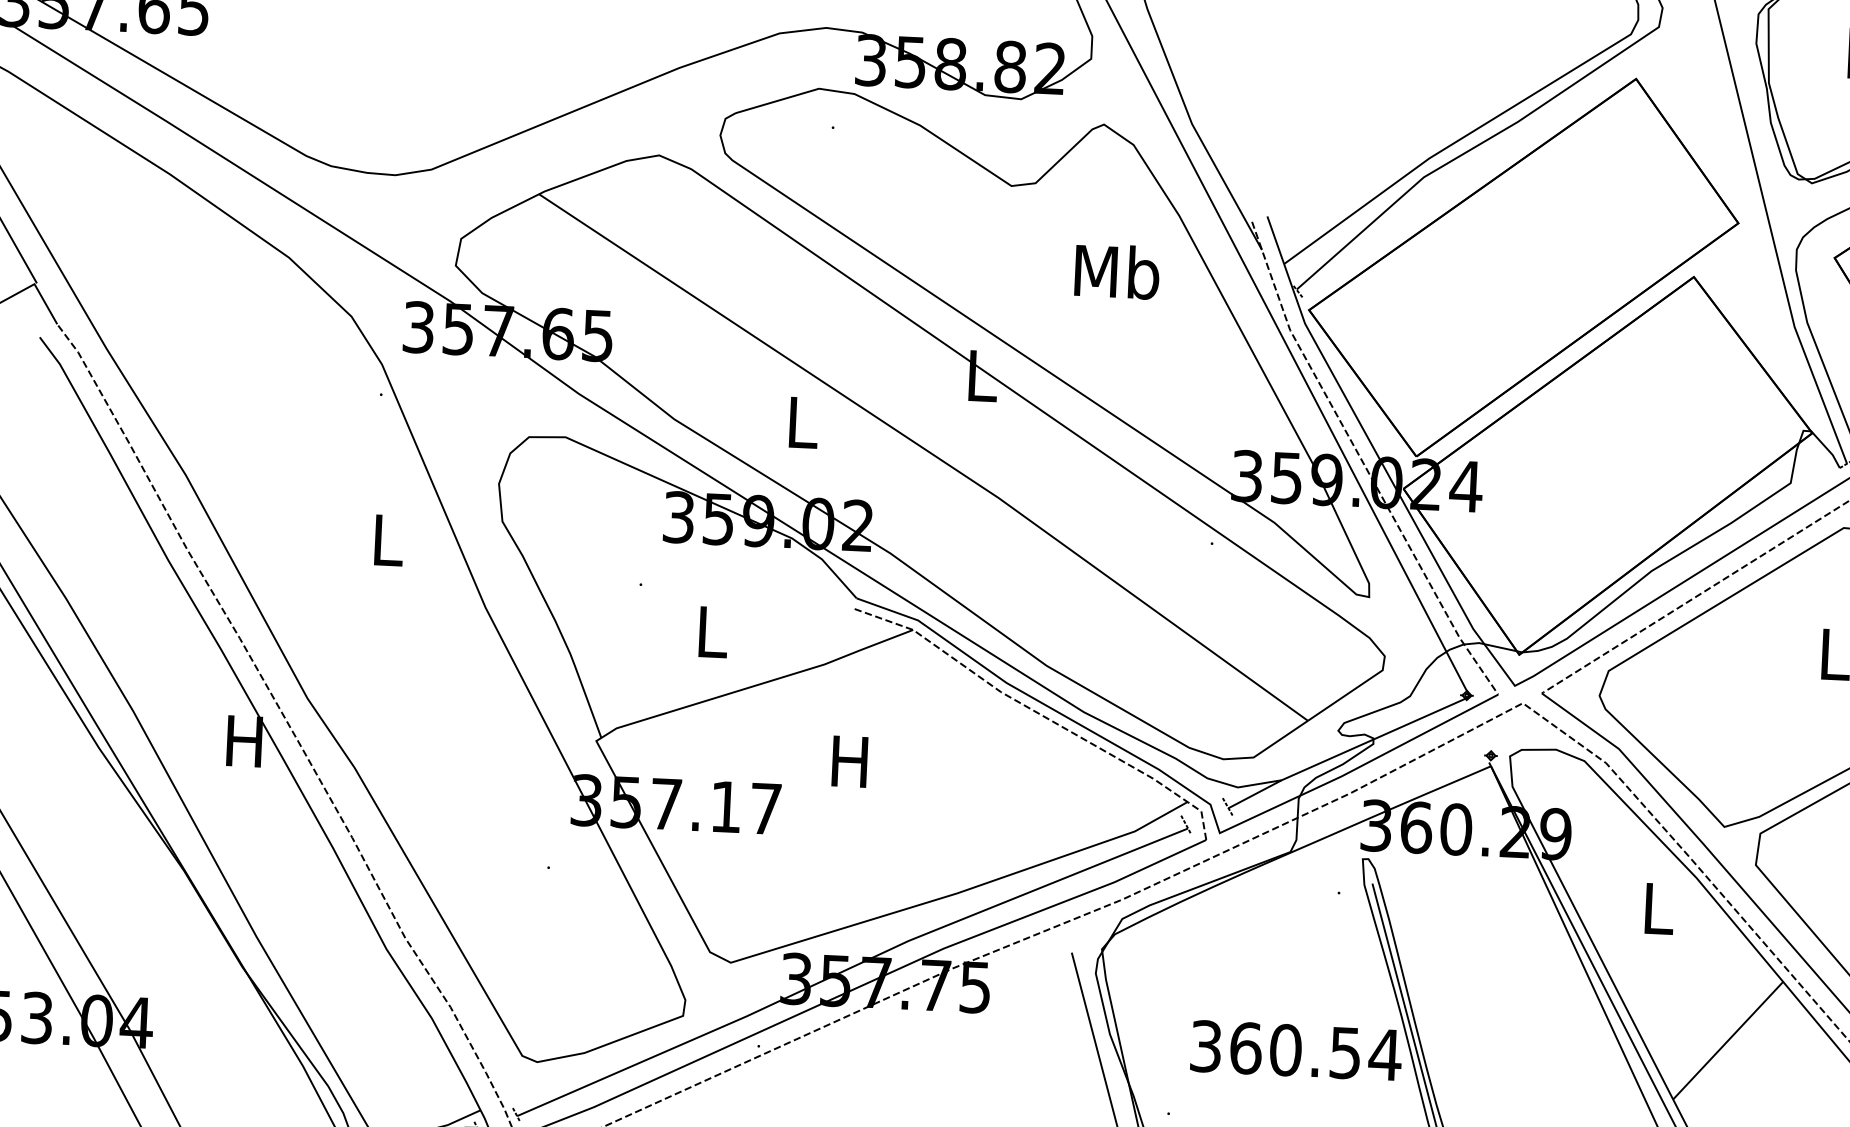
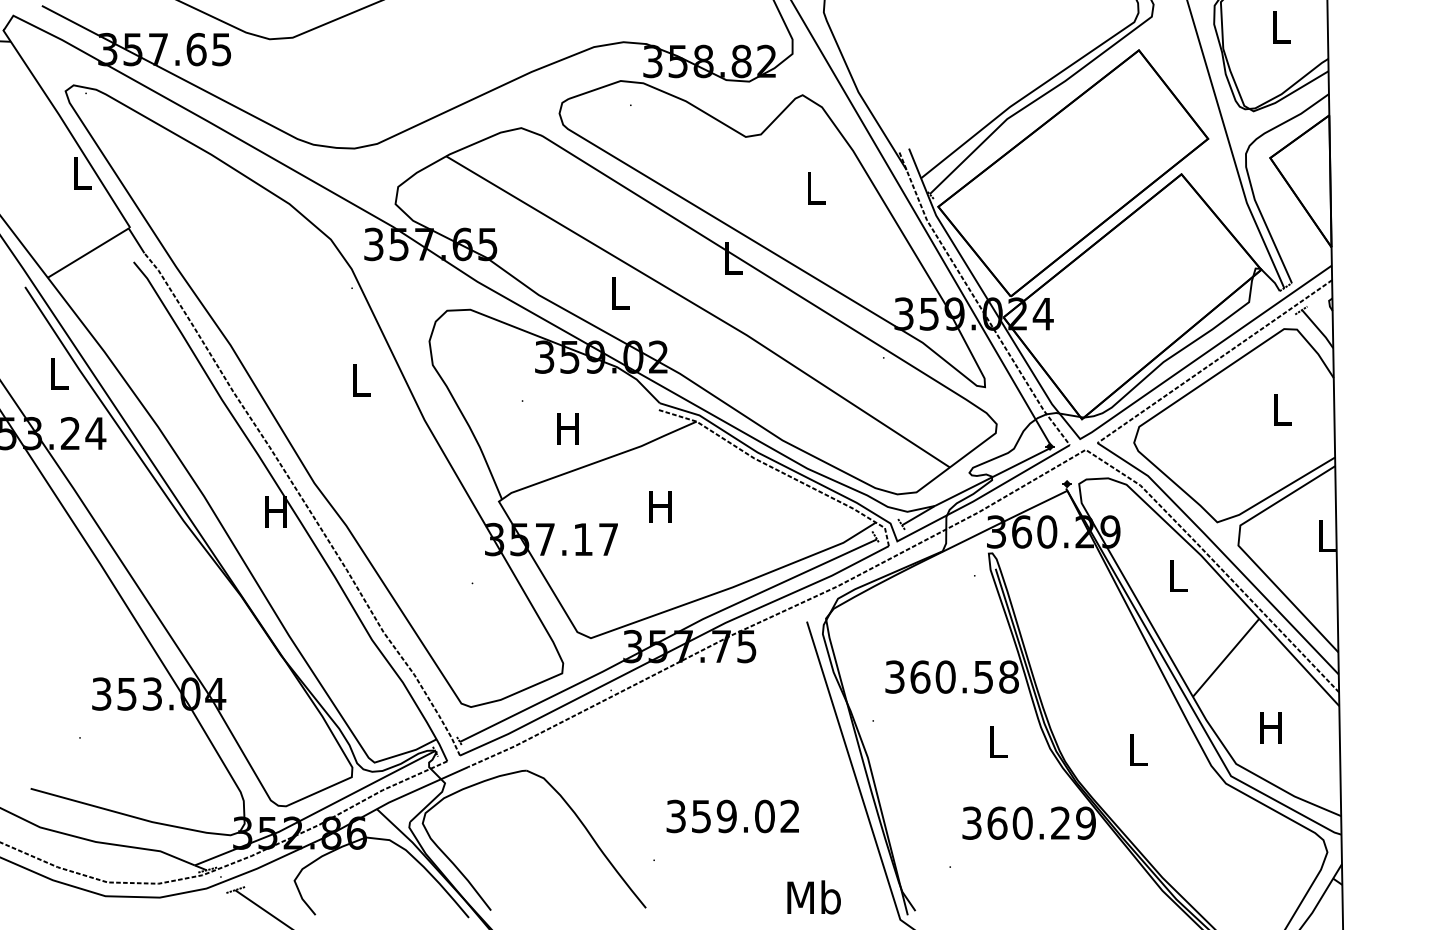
text: (1117, 272) -> (815, 188), Mb -> L
text: (709, 631) -> (567, 428), L -> H
text: (1384, 1053) -> (1008, 676), 360.54 -> 360.58

